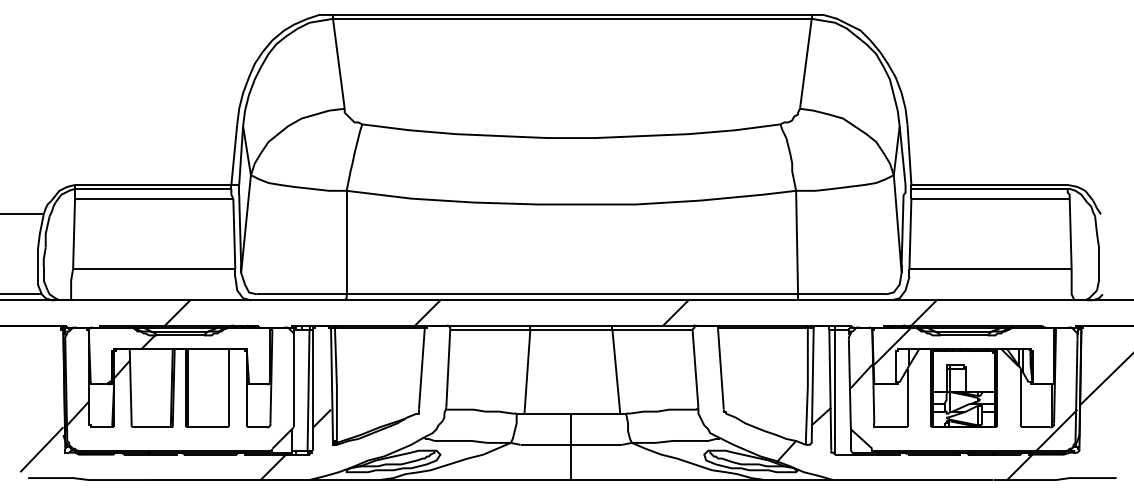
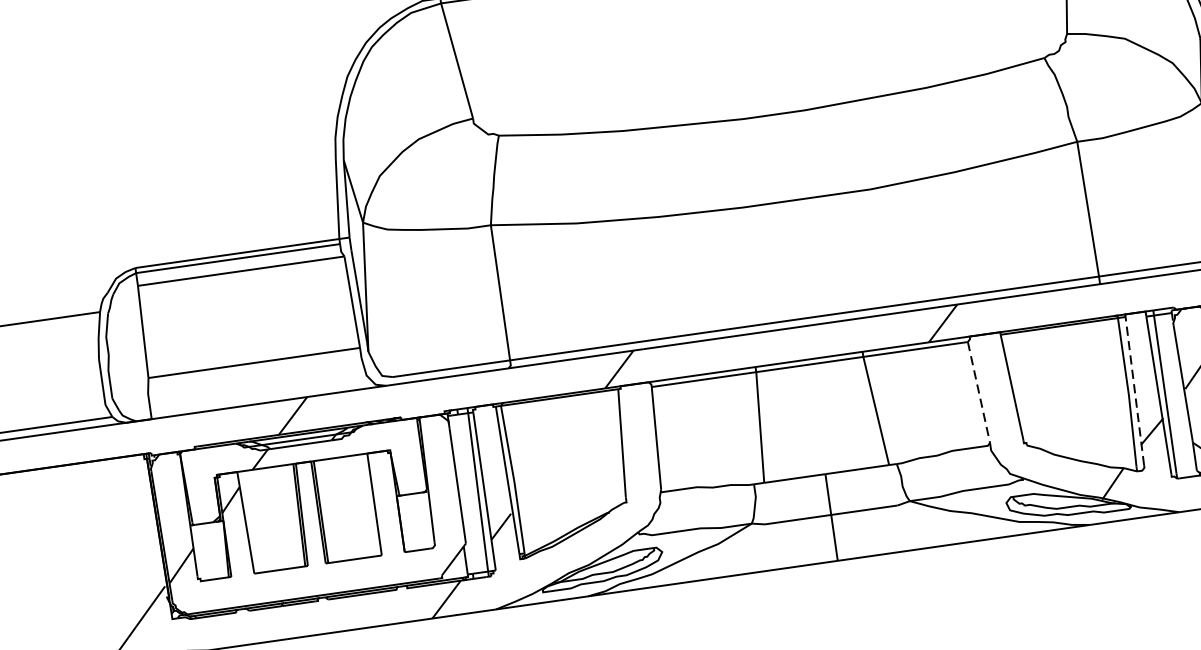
line: (695, 369) -> (979, 393), solid -> dashed
line: (812, 384) -> (1134, 391), solid -> dashed

